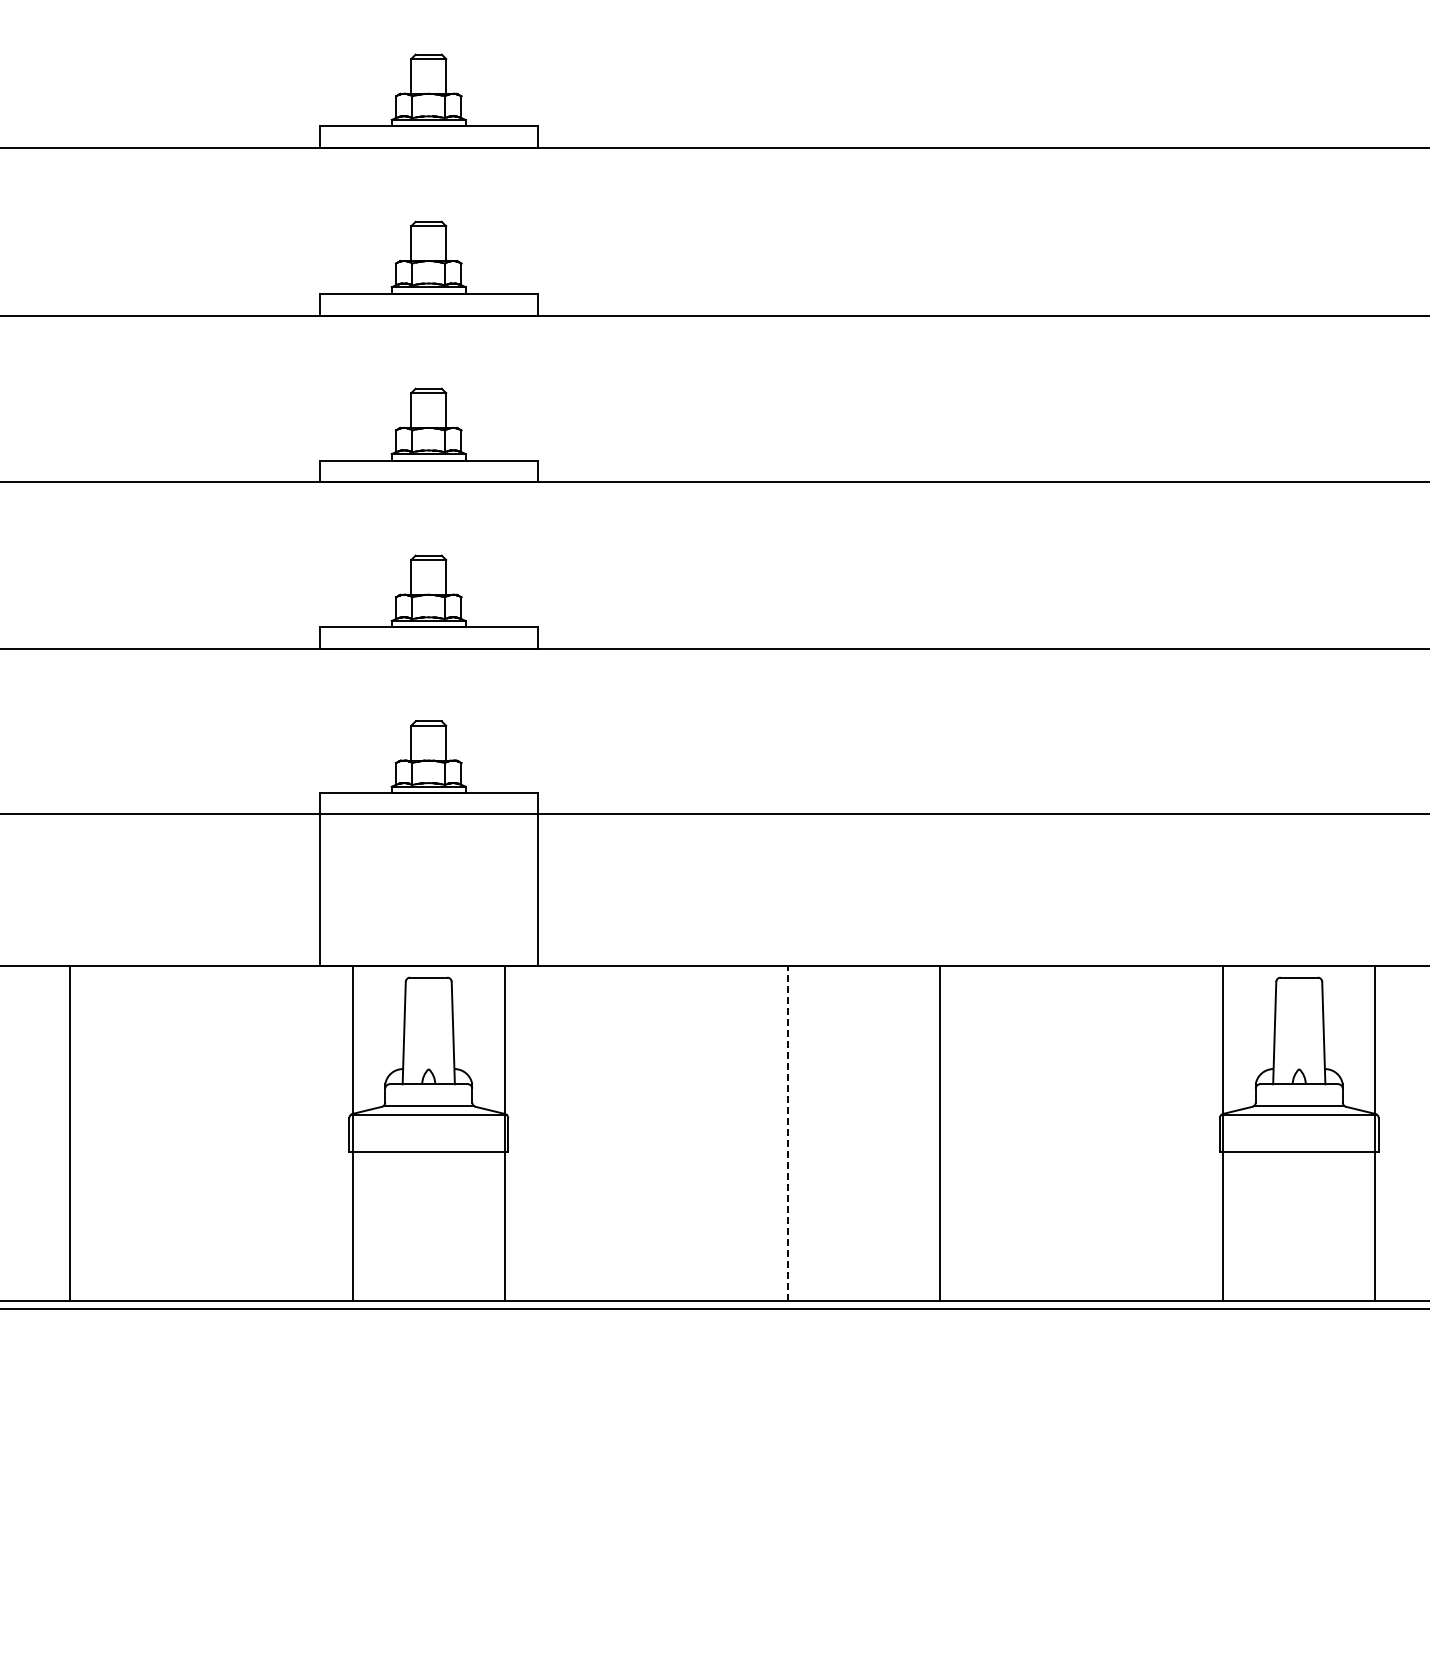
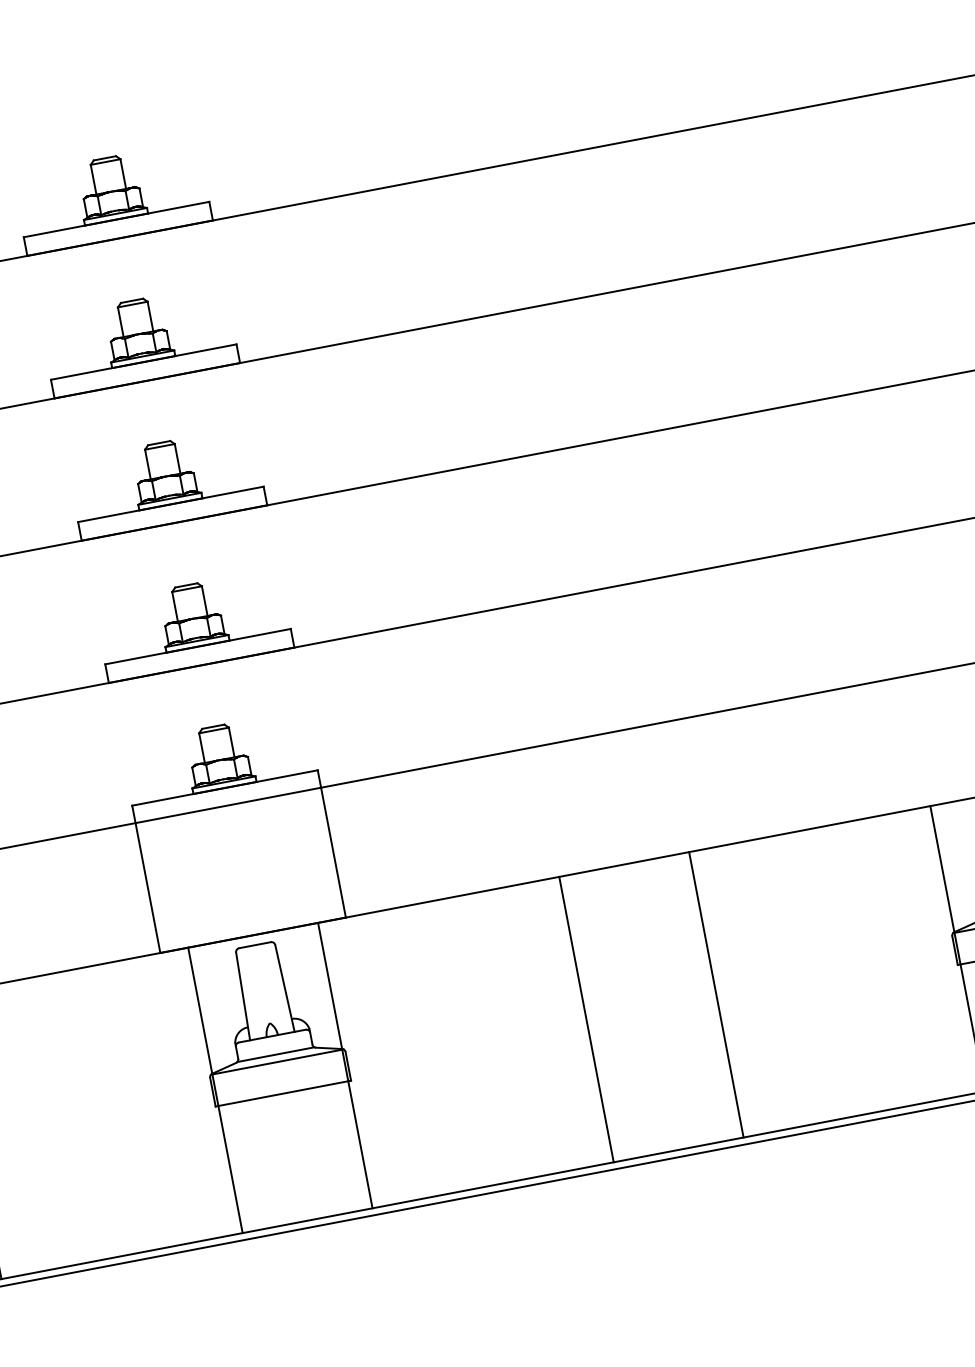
line: (787, 1132) -> (586, 1018), dashed -> solid

